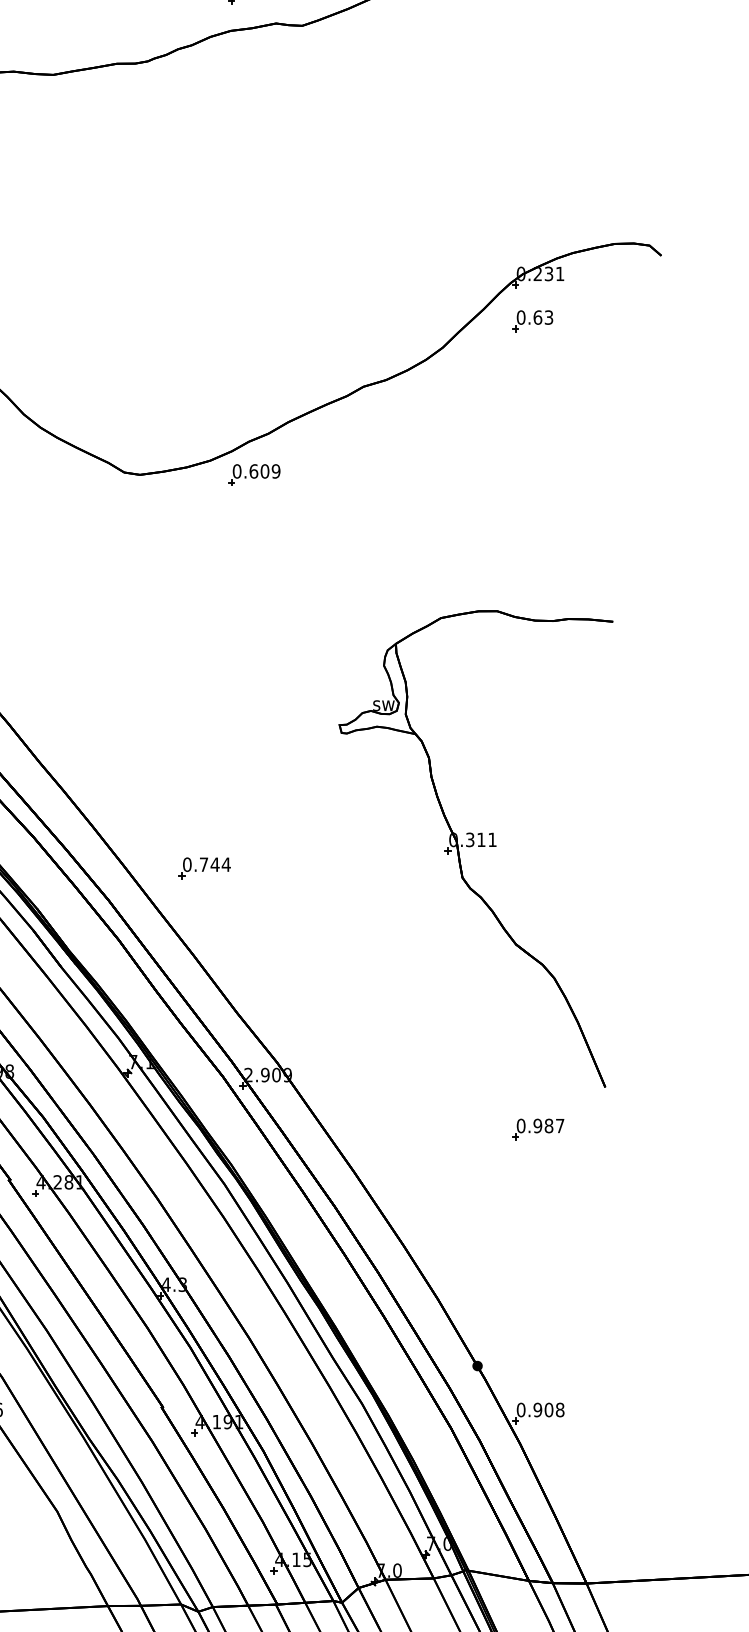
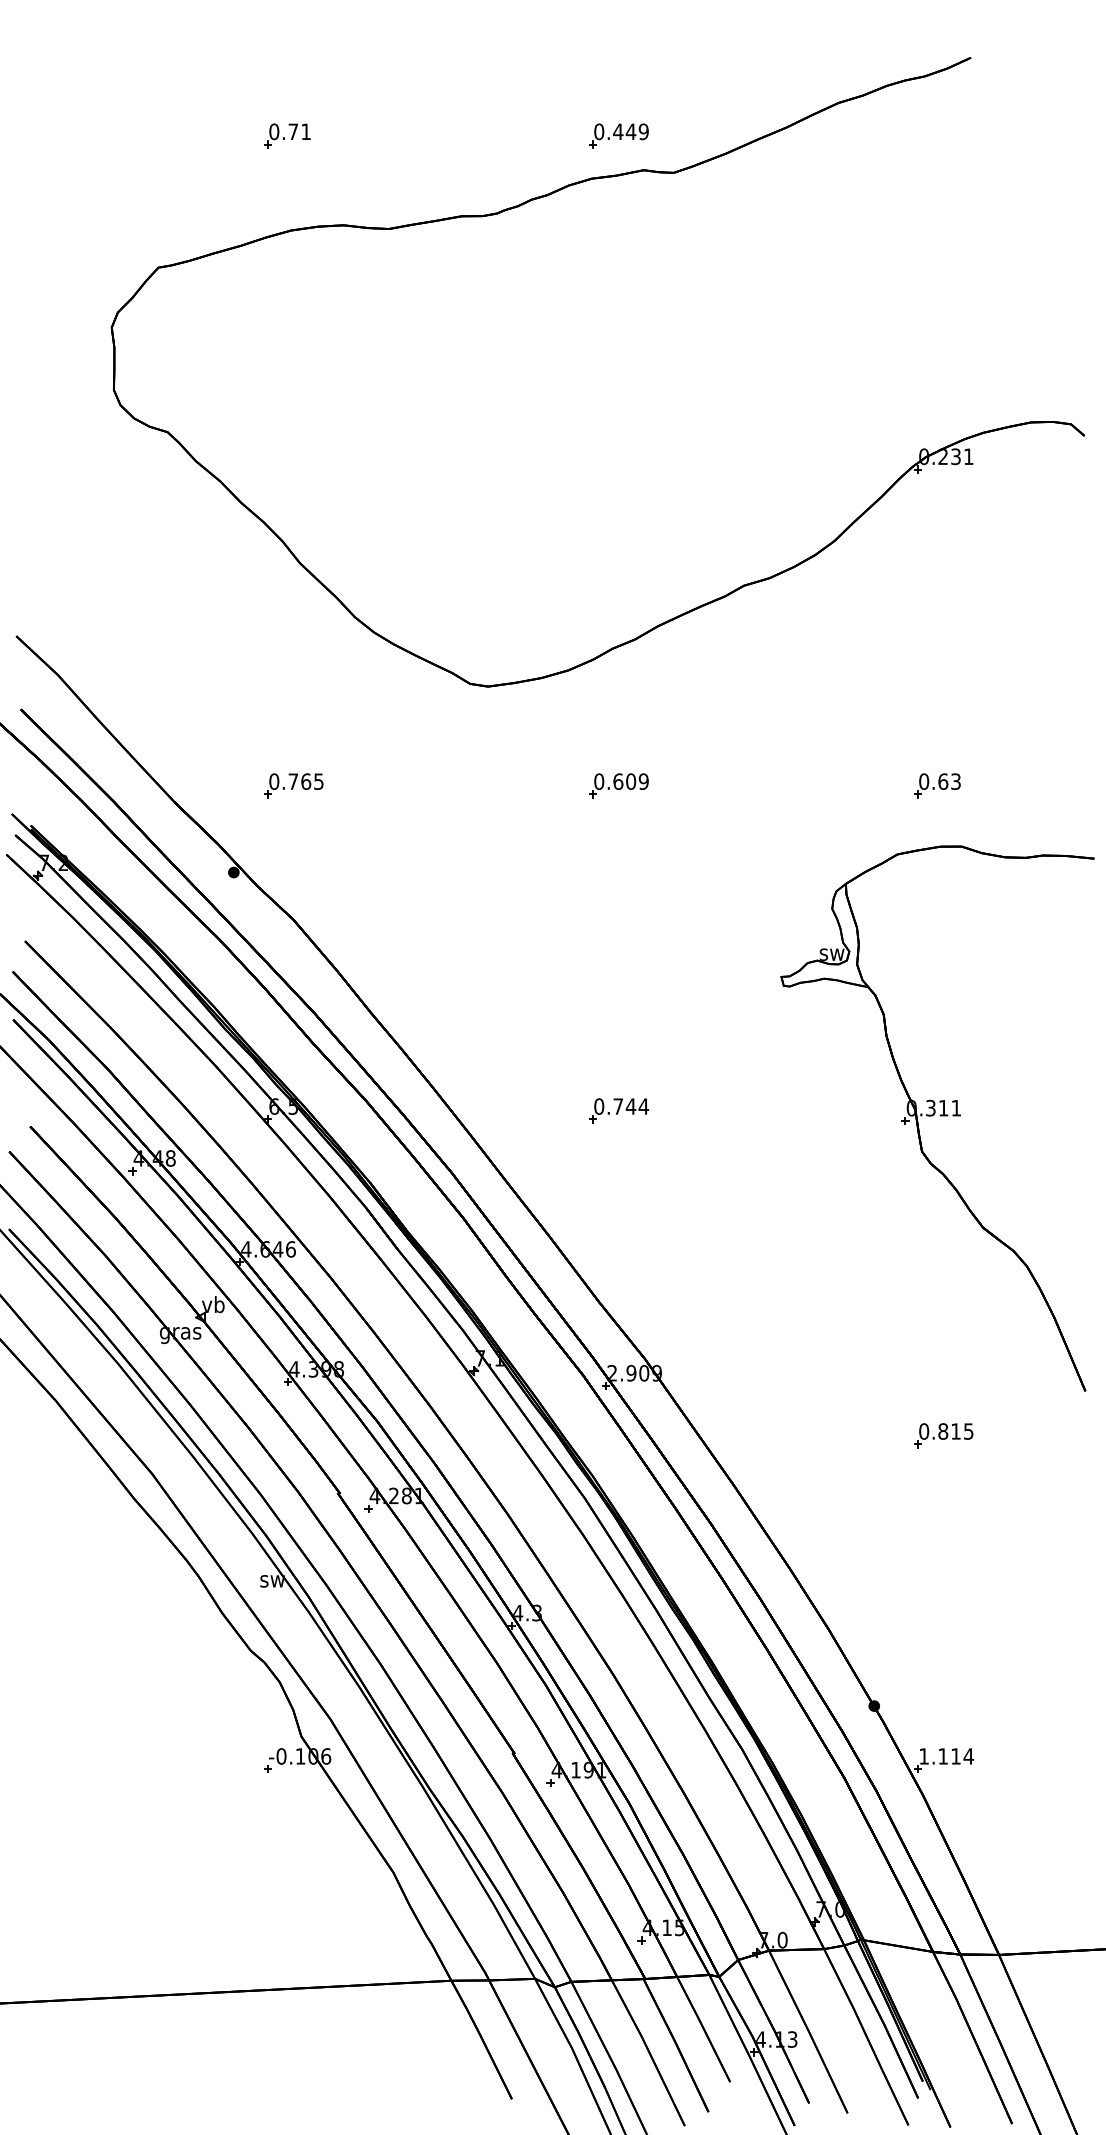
part: (532, 320) -> (937, 785), moved
part: (254, 474) -> (618, 785), moved
part: (476, 848) -> (937, 1118), moved
part: (205, 868) -> (619, 1110), moved
text: (548, 1125) -> (955, 1431), 0.987 -> 0.815
text: (540, 1410) -> (946, 1756), 0.908 -> 1.114

